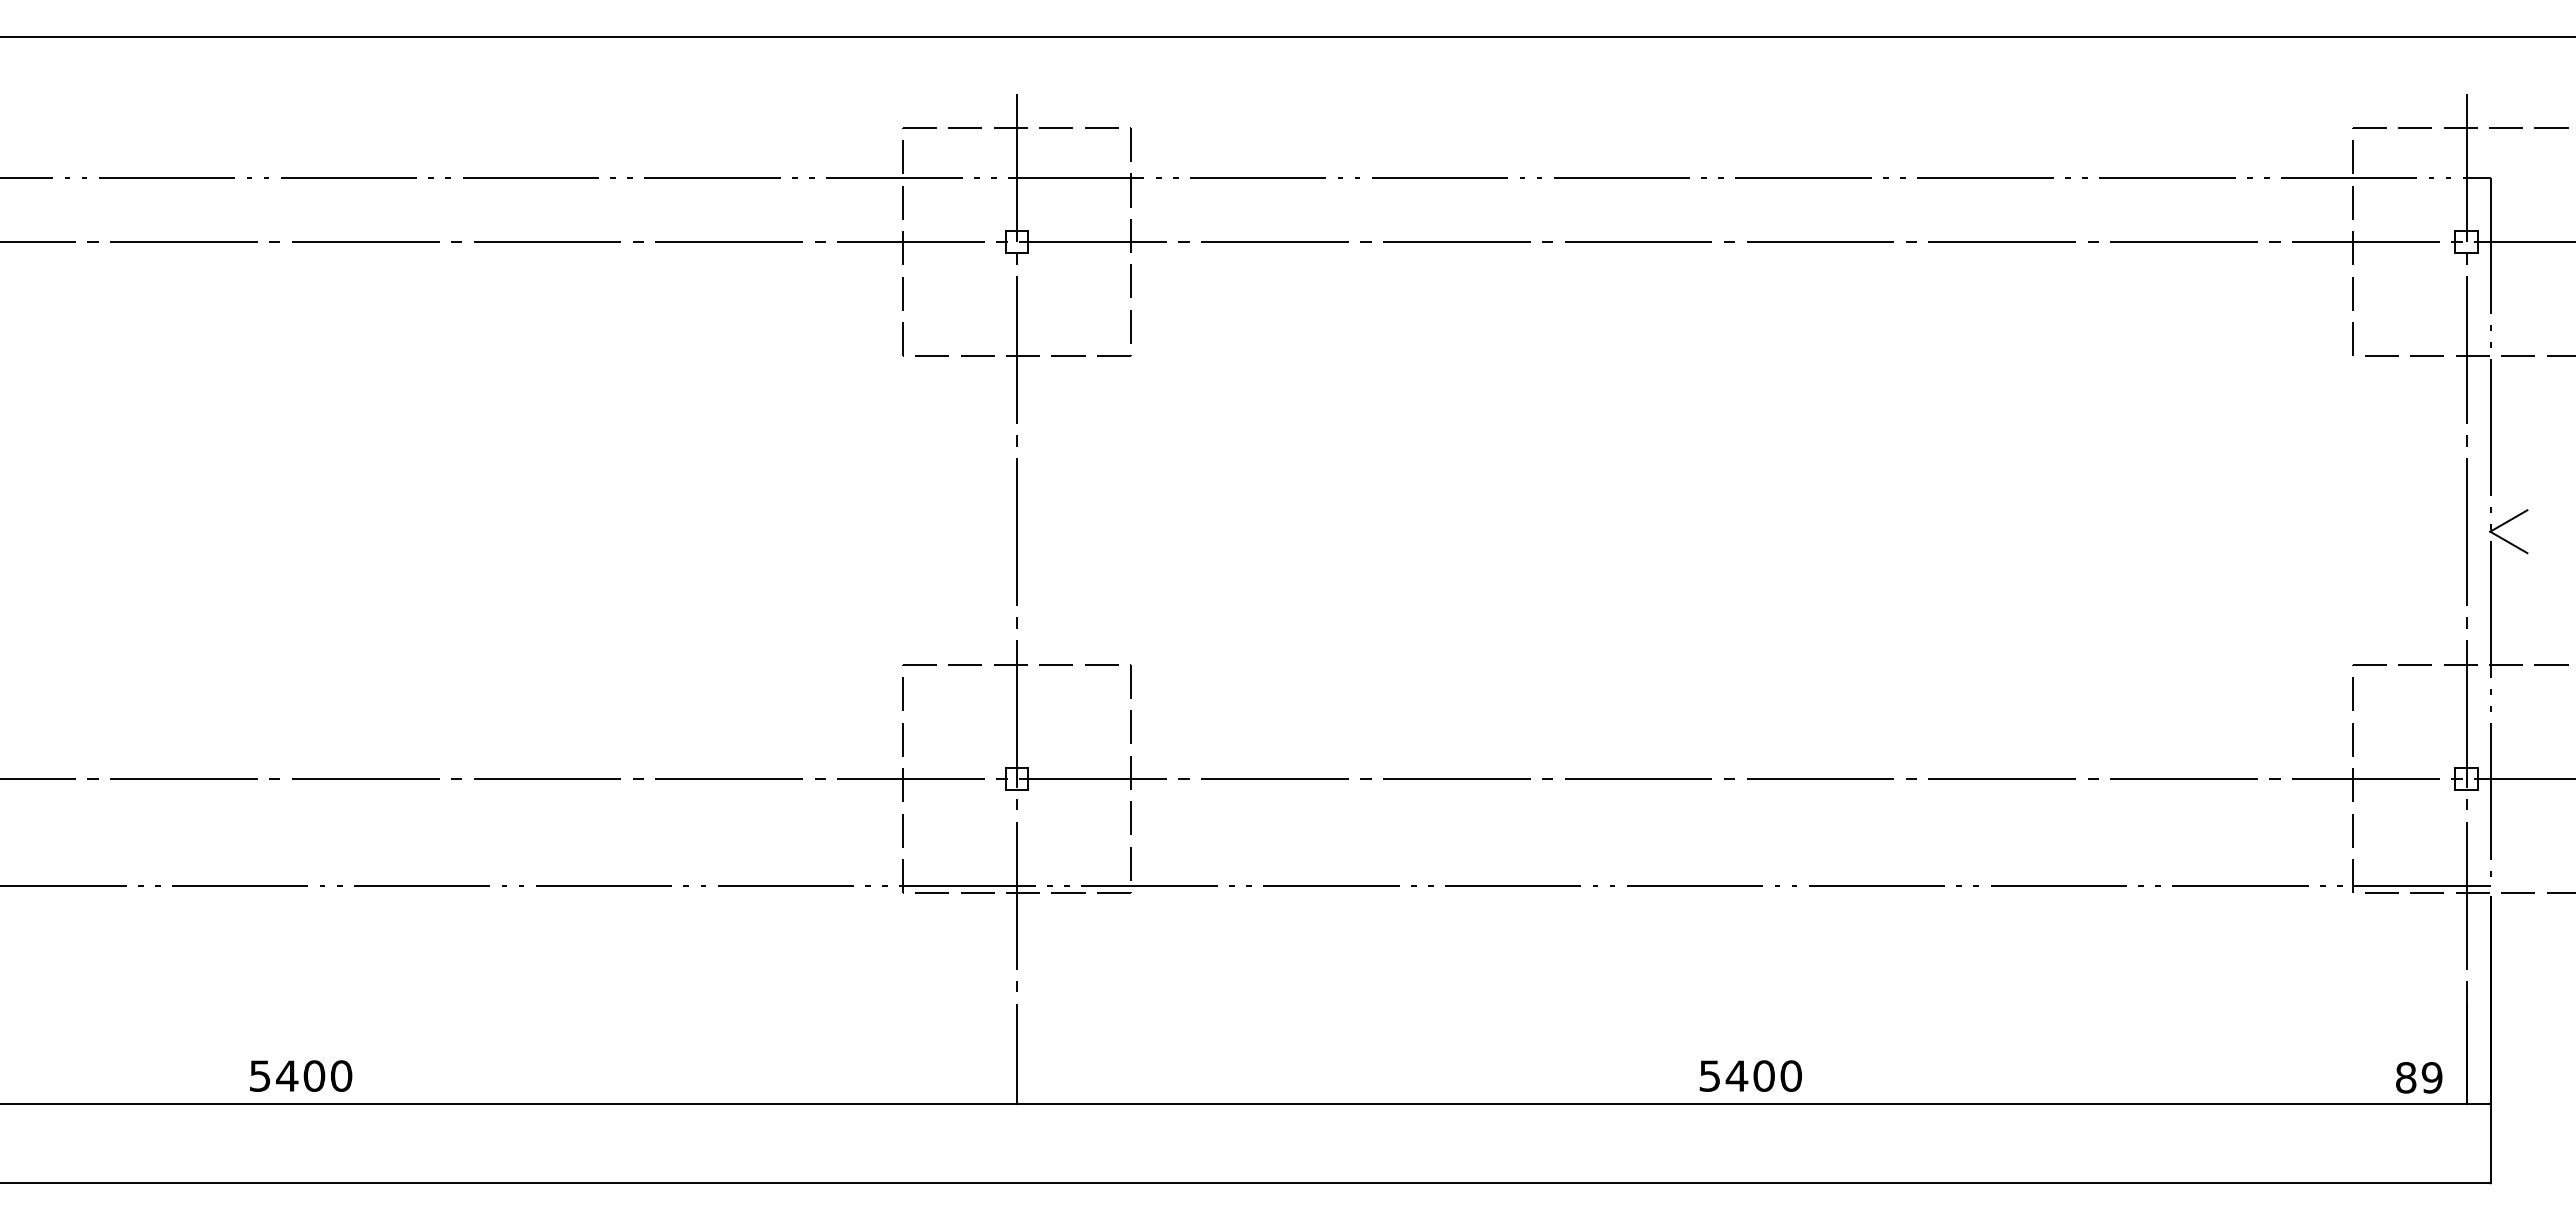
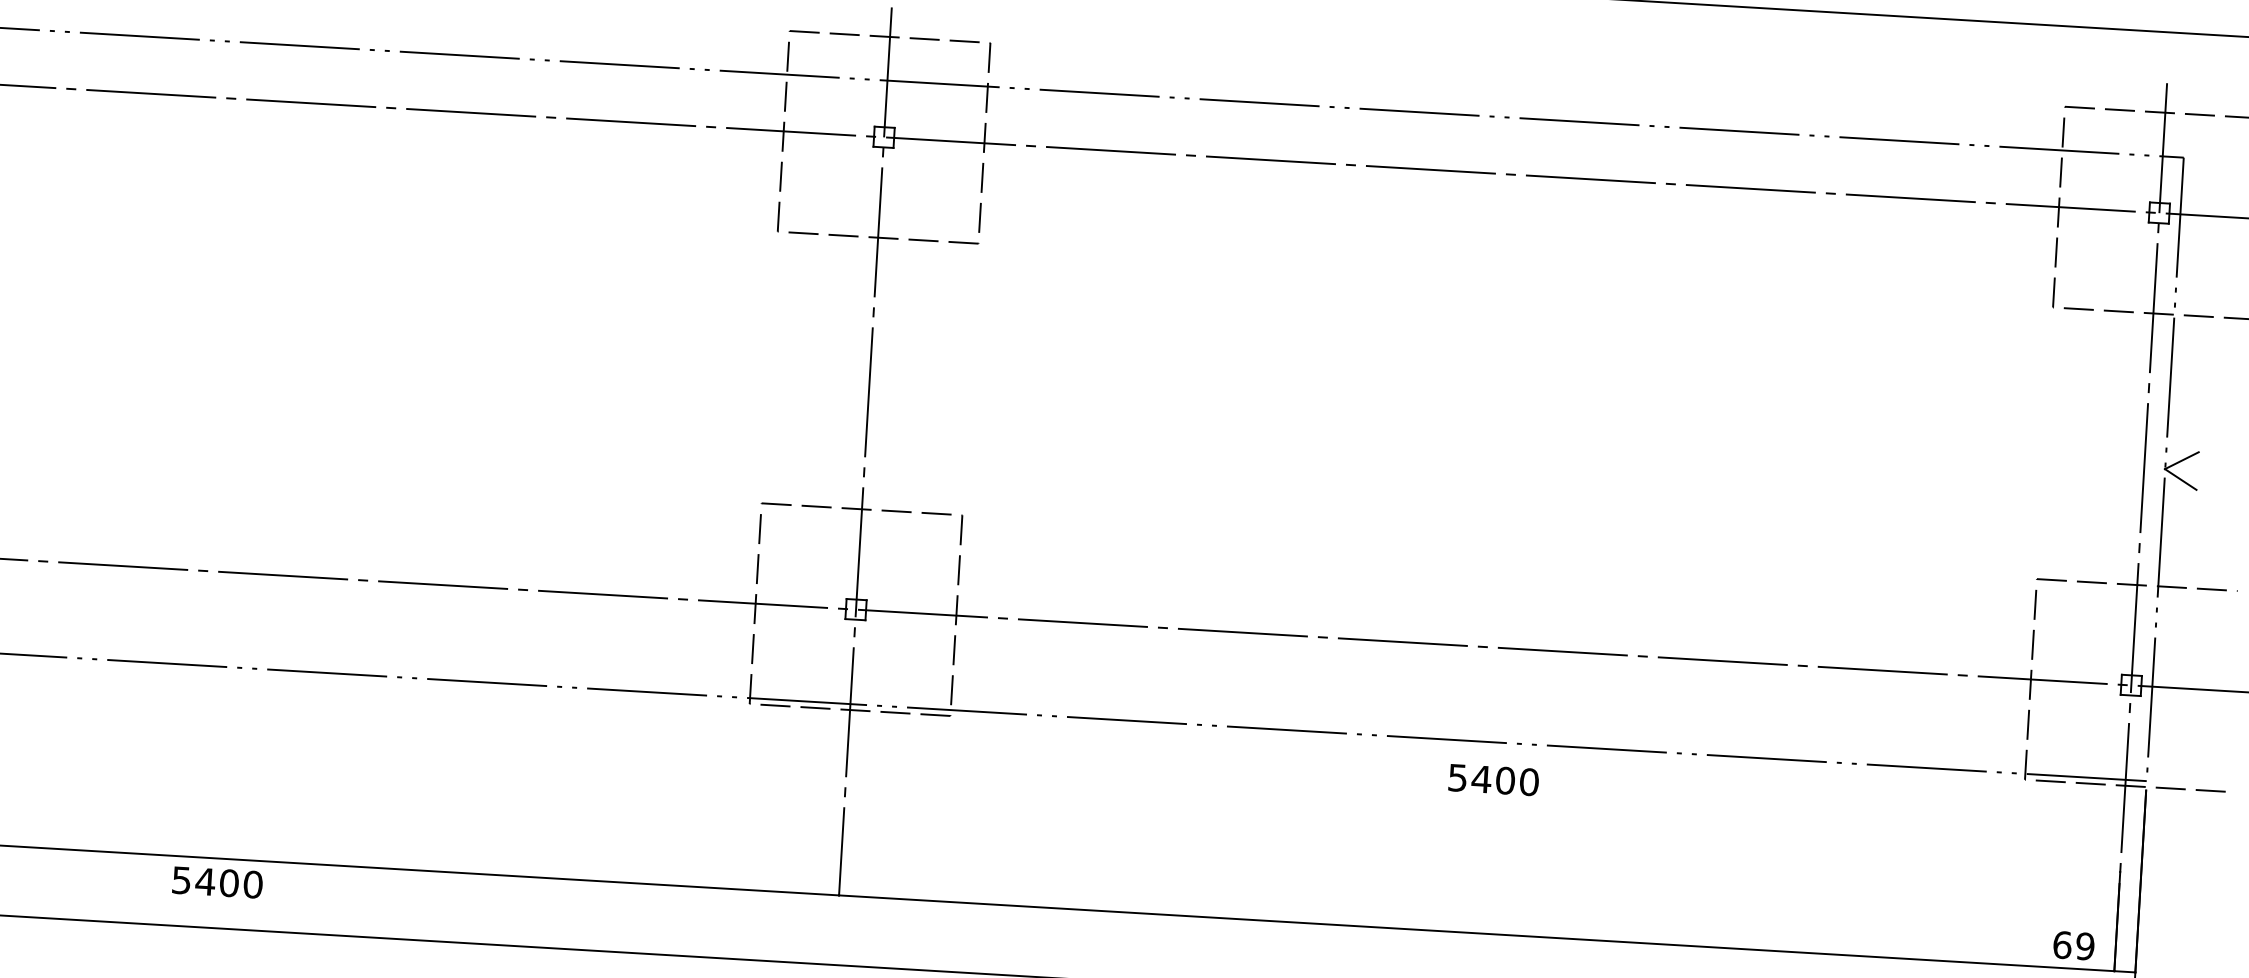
text: (301, 1075) -> (218, 882), moved
text: (1750, 1075) -> (1493, 779), moved
text: (2406, 1077) -> (2062, 944), 89 -> 69

